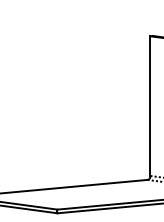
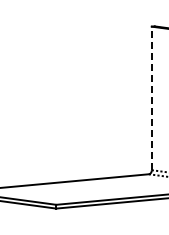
line: (150, 106) -> (151, 98), solid -> dashed

